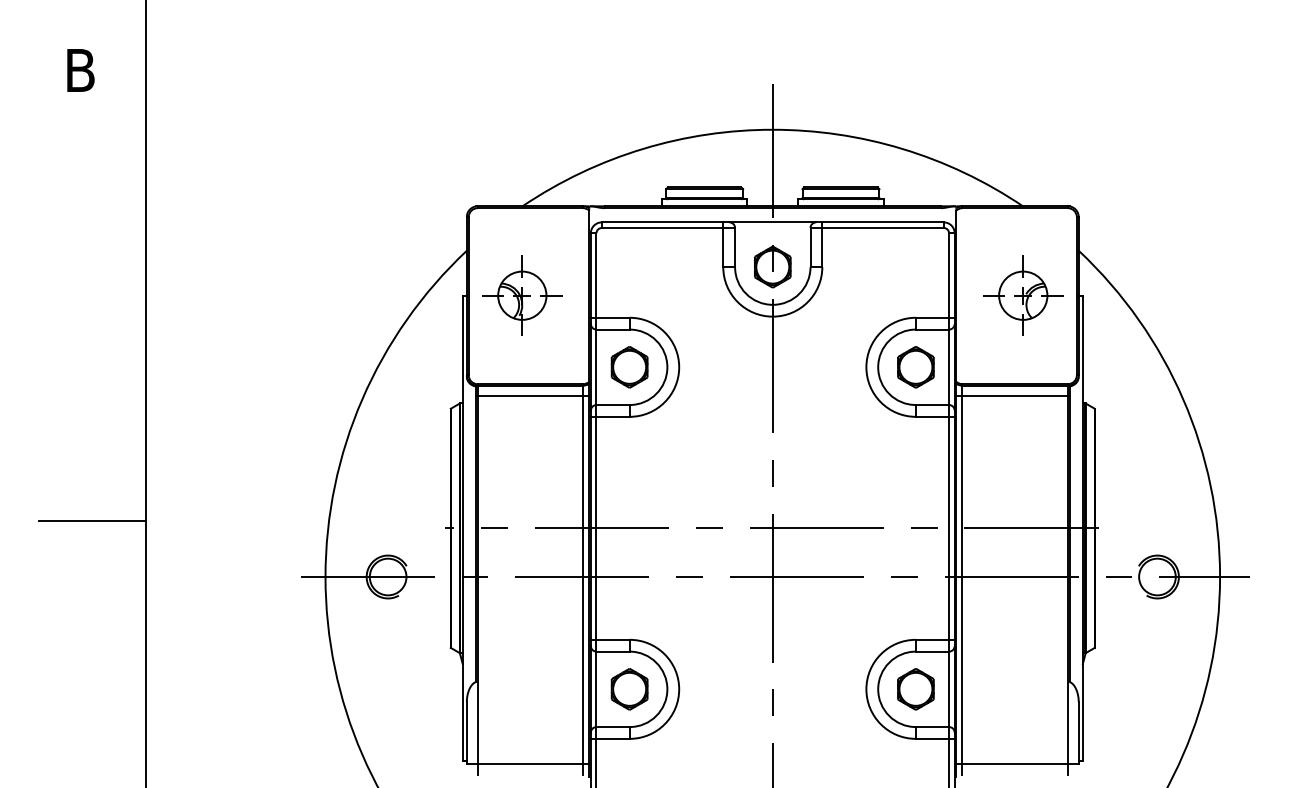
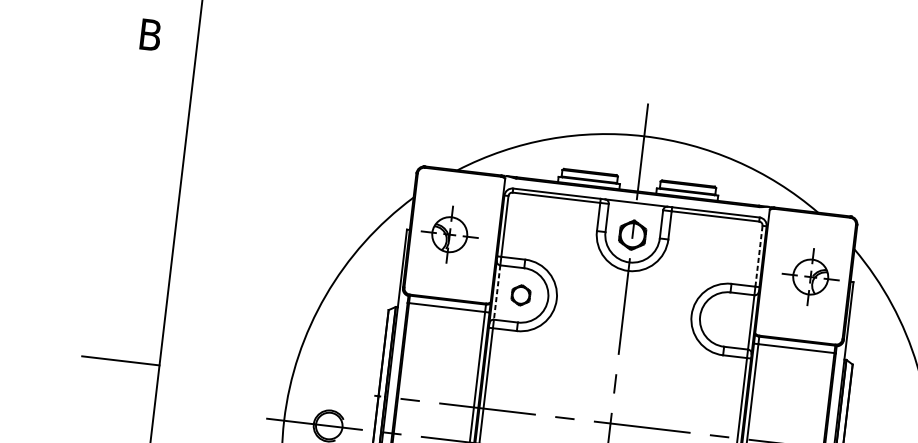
line: (949, 275) -> (759, 256), solid -> dashed
line: (596, 367) -> (497, 292), solid -> dashed
part: (629, 367) -> (520, 295), size x0.7
part: (915, 367) -> (727, 319), removed

